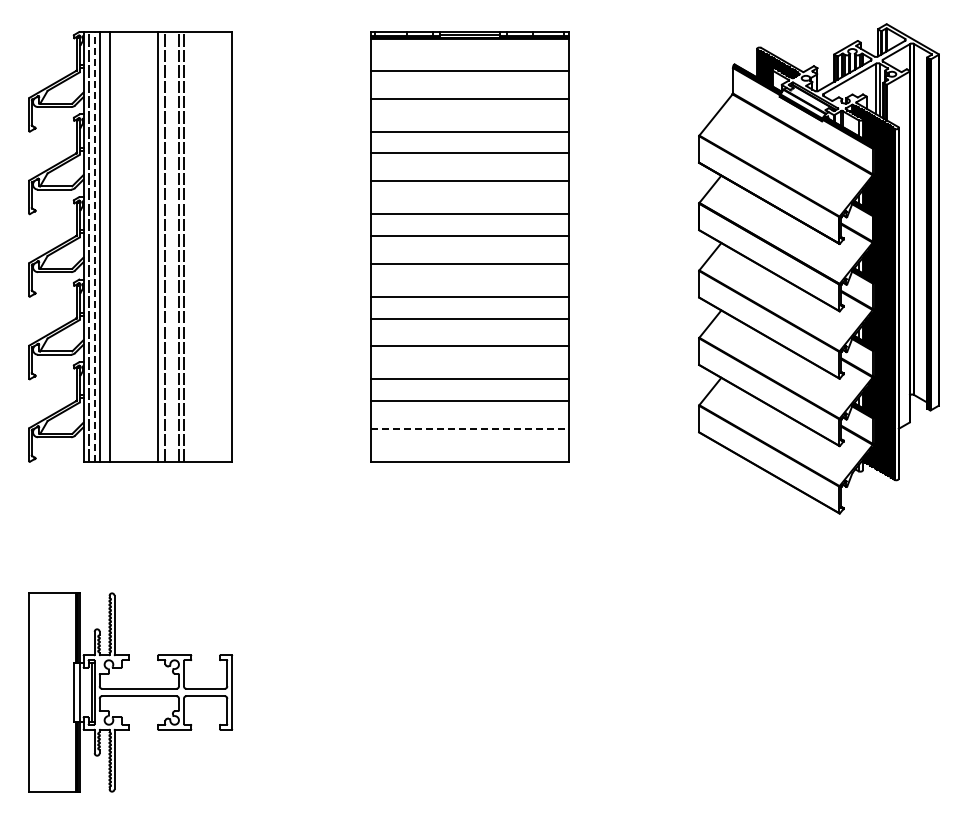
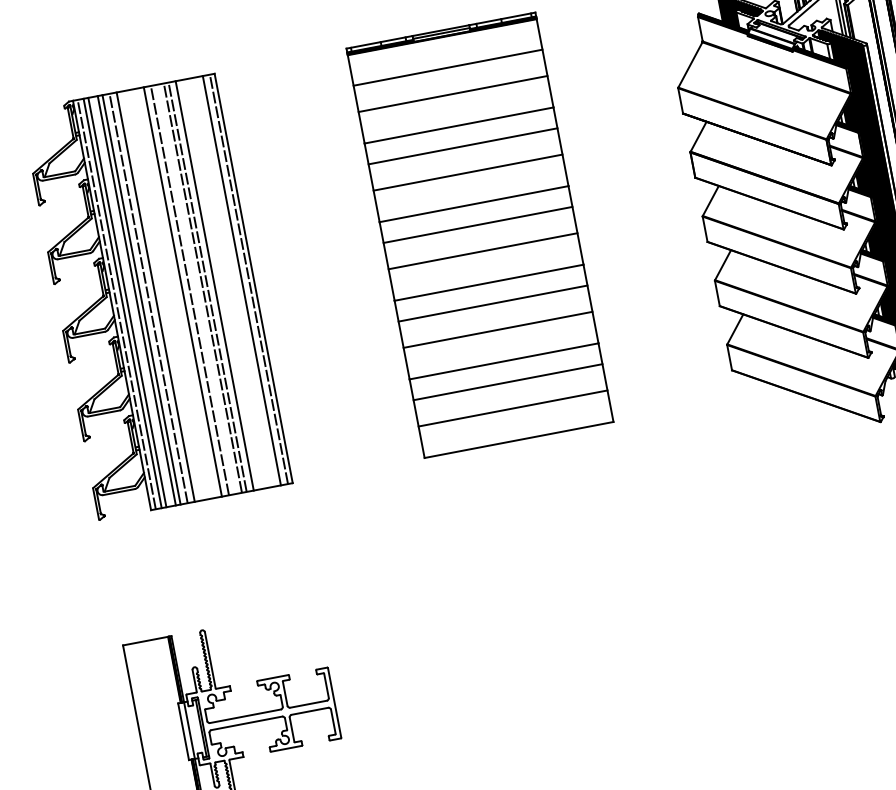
line: (94, 246) -> (122, 303), dashed -> solid
line: (114, 246) -> (141, 299), added
line: (121, 246) -> (148, 298), added
line: (129, 246) -> (155, 296), added
line: (191, 246) -> (214, 285), added
line: (219, 246) -> (241, 280), added
line: (227, 246) -> (249, 279), added
line: (470, 428) -> (513, 408), dashed -> solid

